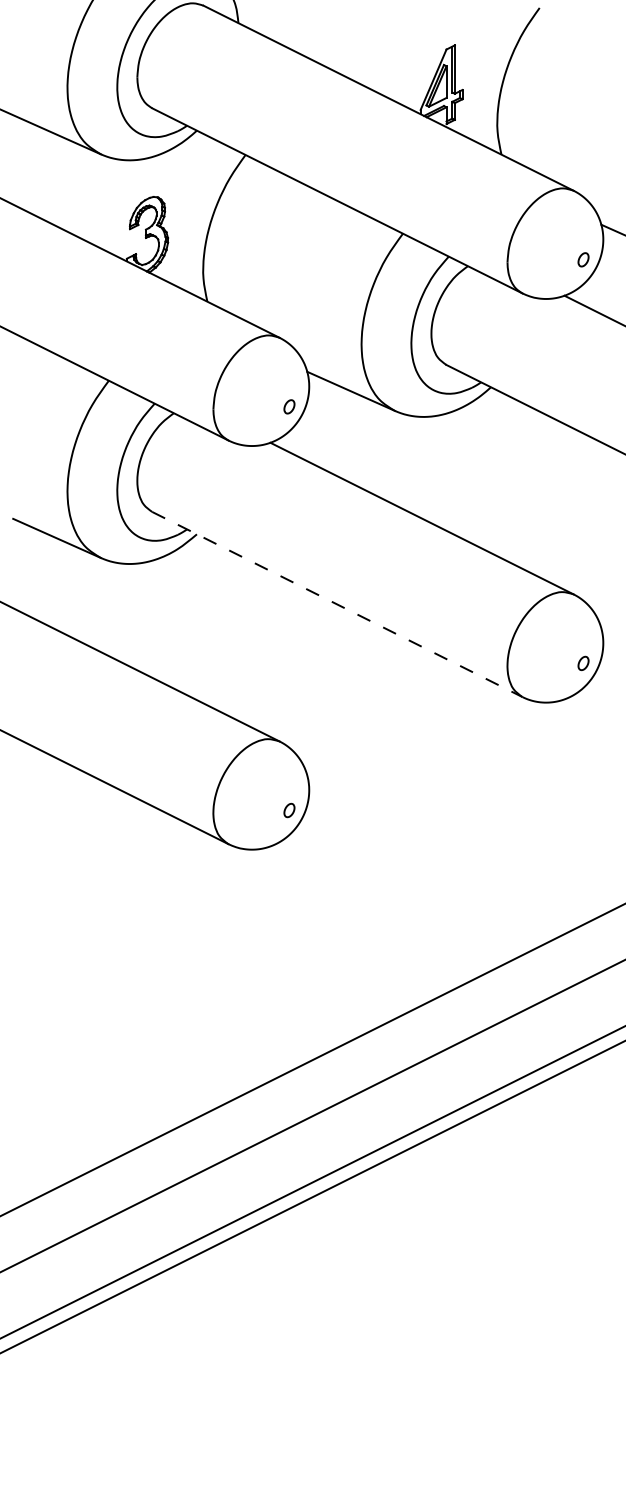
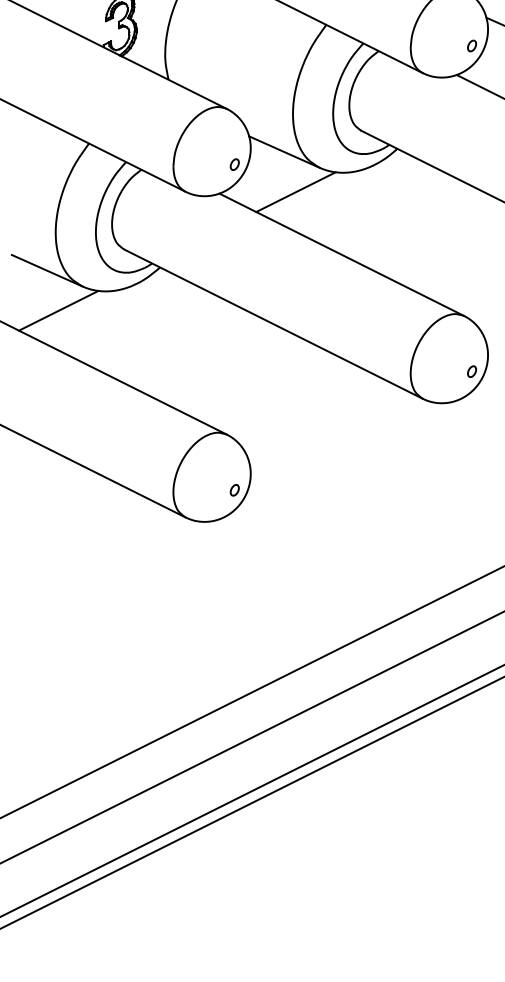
line: (365, 440) -> (296, 191), added
line: (71, 587) -> (58, 310), added
line: (337, 604) -> (273, 324), dashed -> solid

